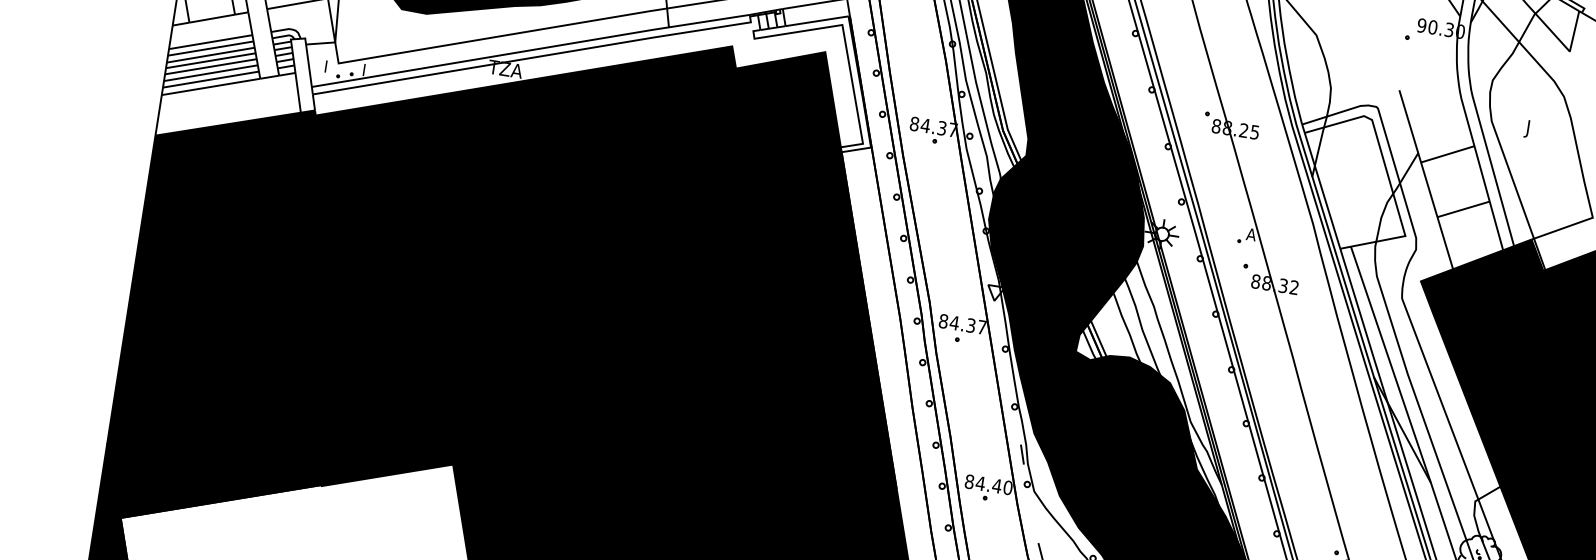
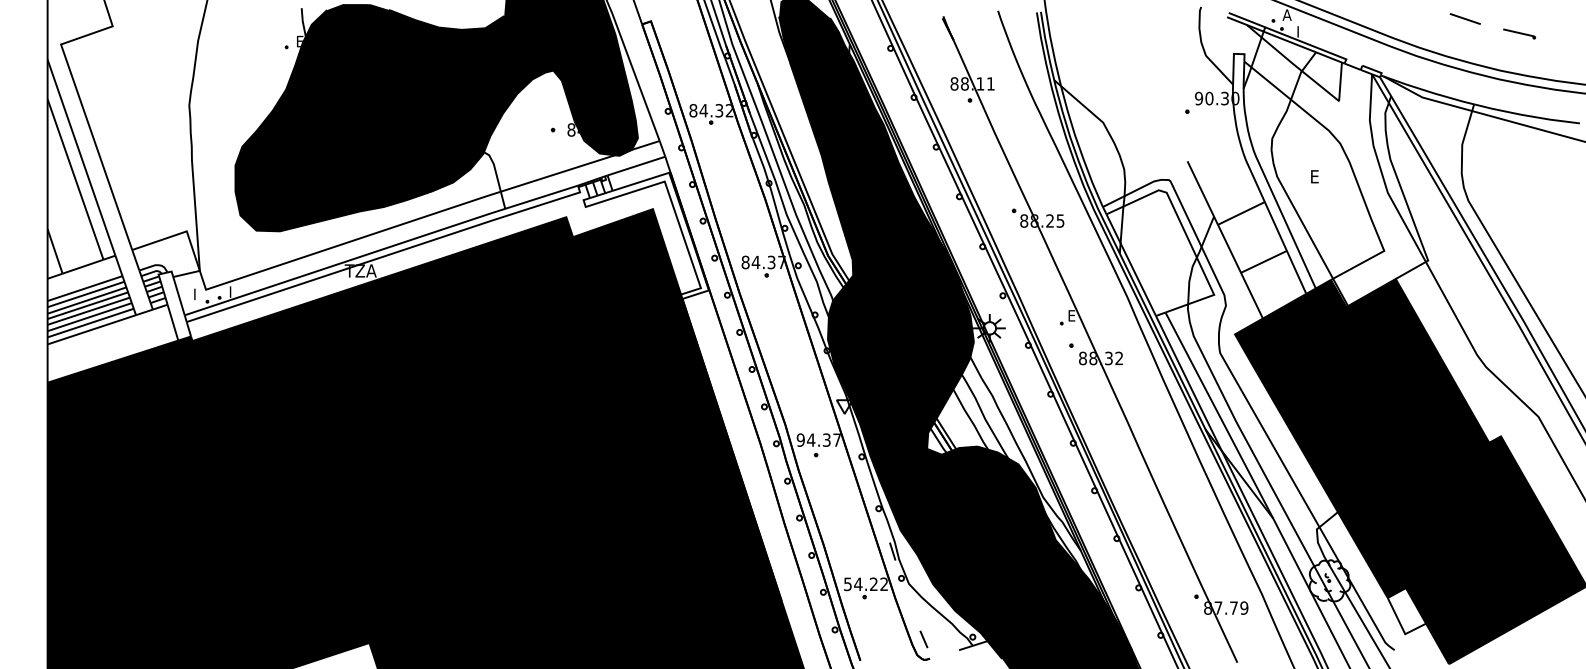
text: (1529, 129) -> (1313, 178), J -> E
text: (1250, 234) -> (1071, 315), A -> E
text: (943, 320) -> (800, 439), 84.37 -> 94.37
text: (989, 485) -> (866, 584), 84.40 -> 54.22

